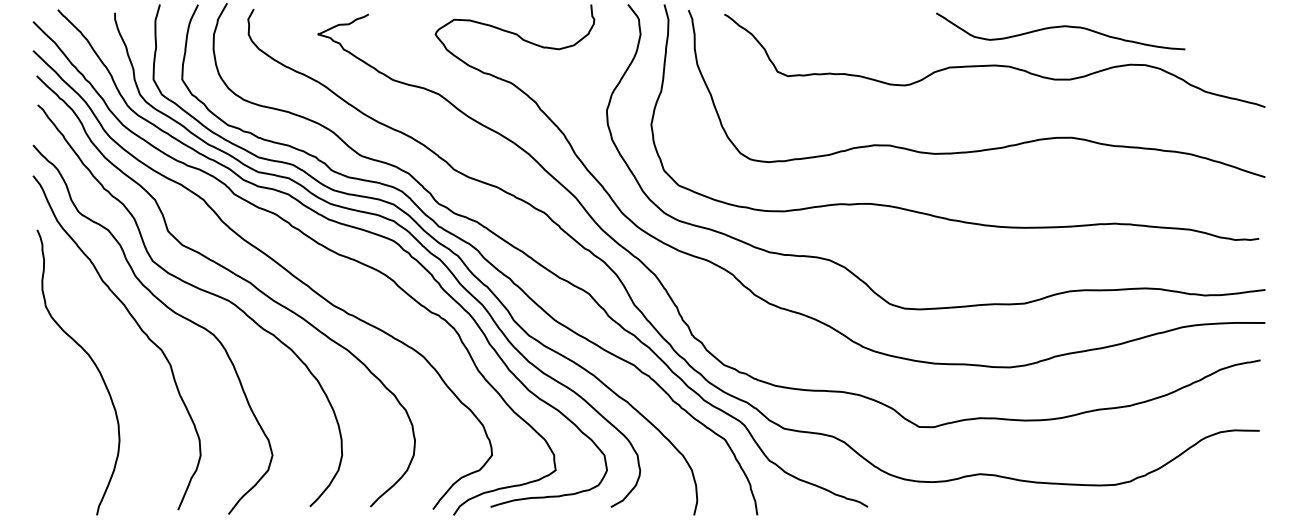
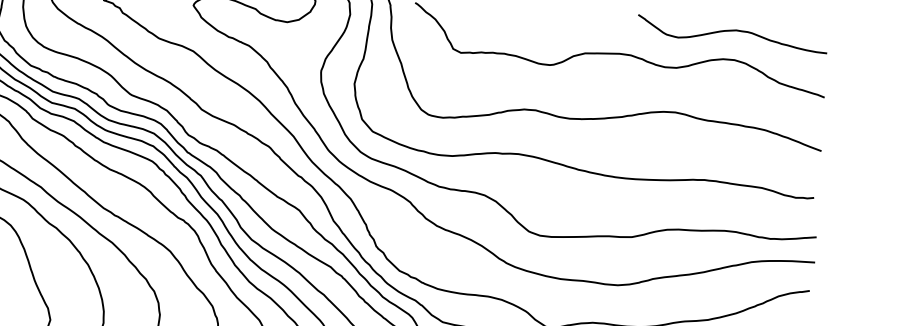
curve: (1060, 27) -> (732, 31), moved

